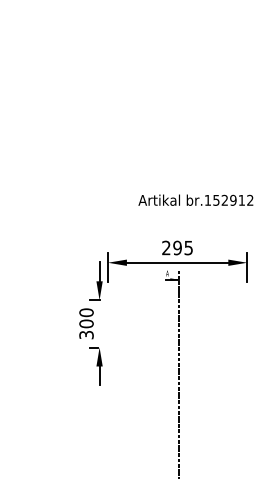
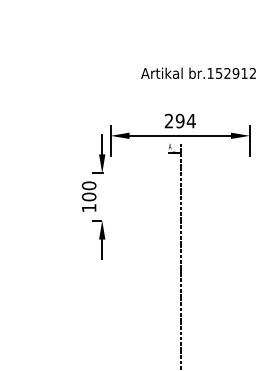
text: (188, 248) -> (191, 121), 295 -> 294
text: (86, 335) -> (89, 208), 300 -> 100

